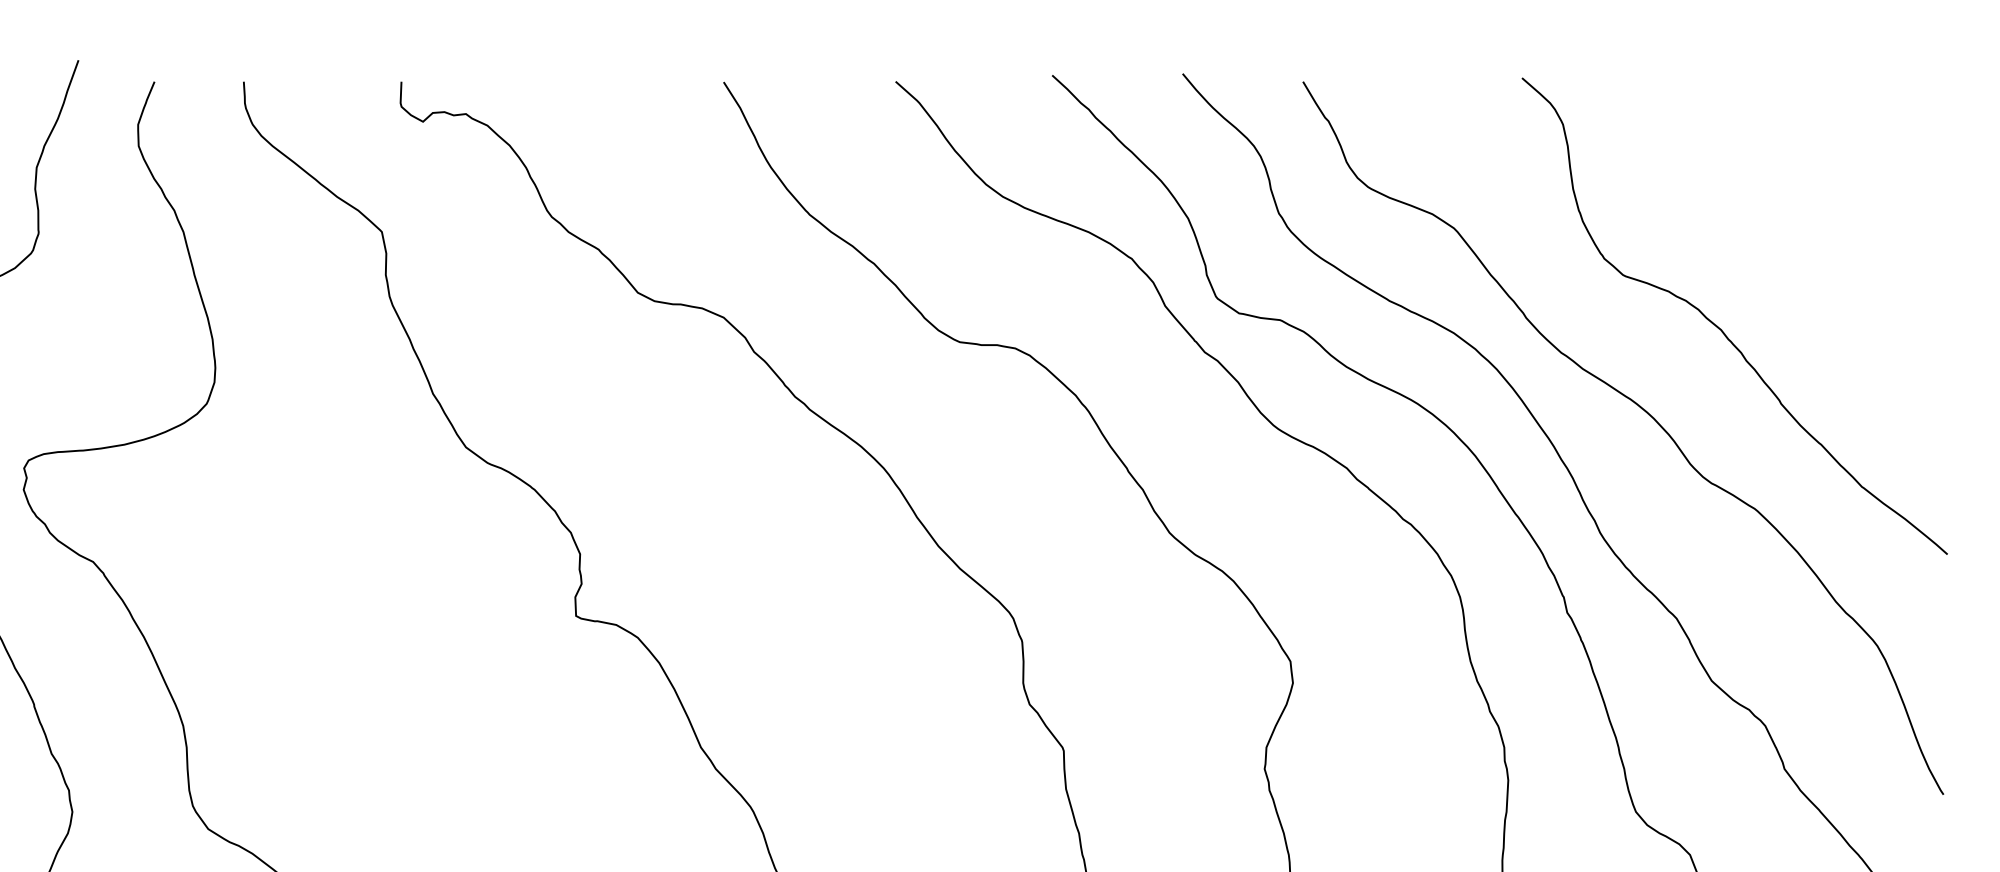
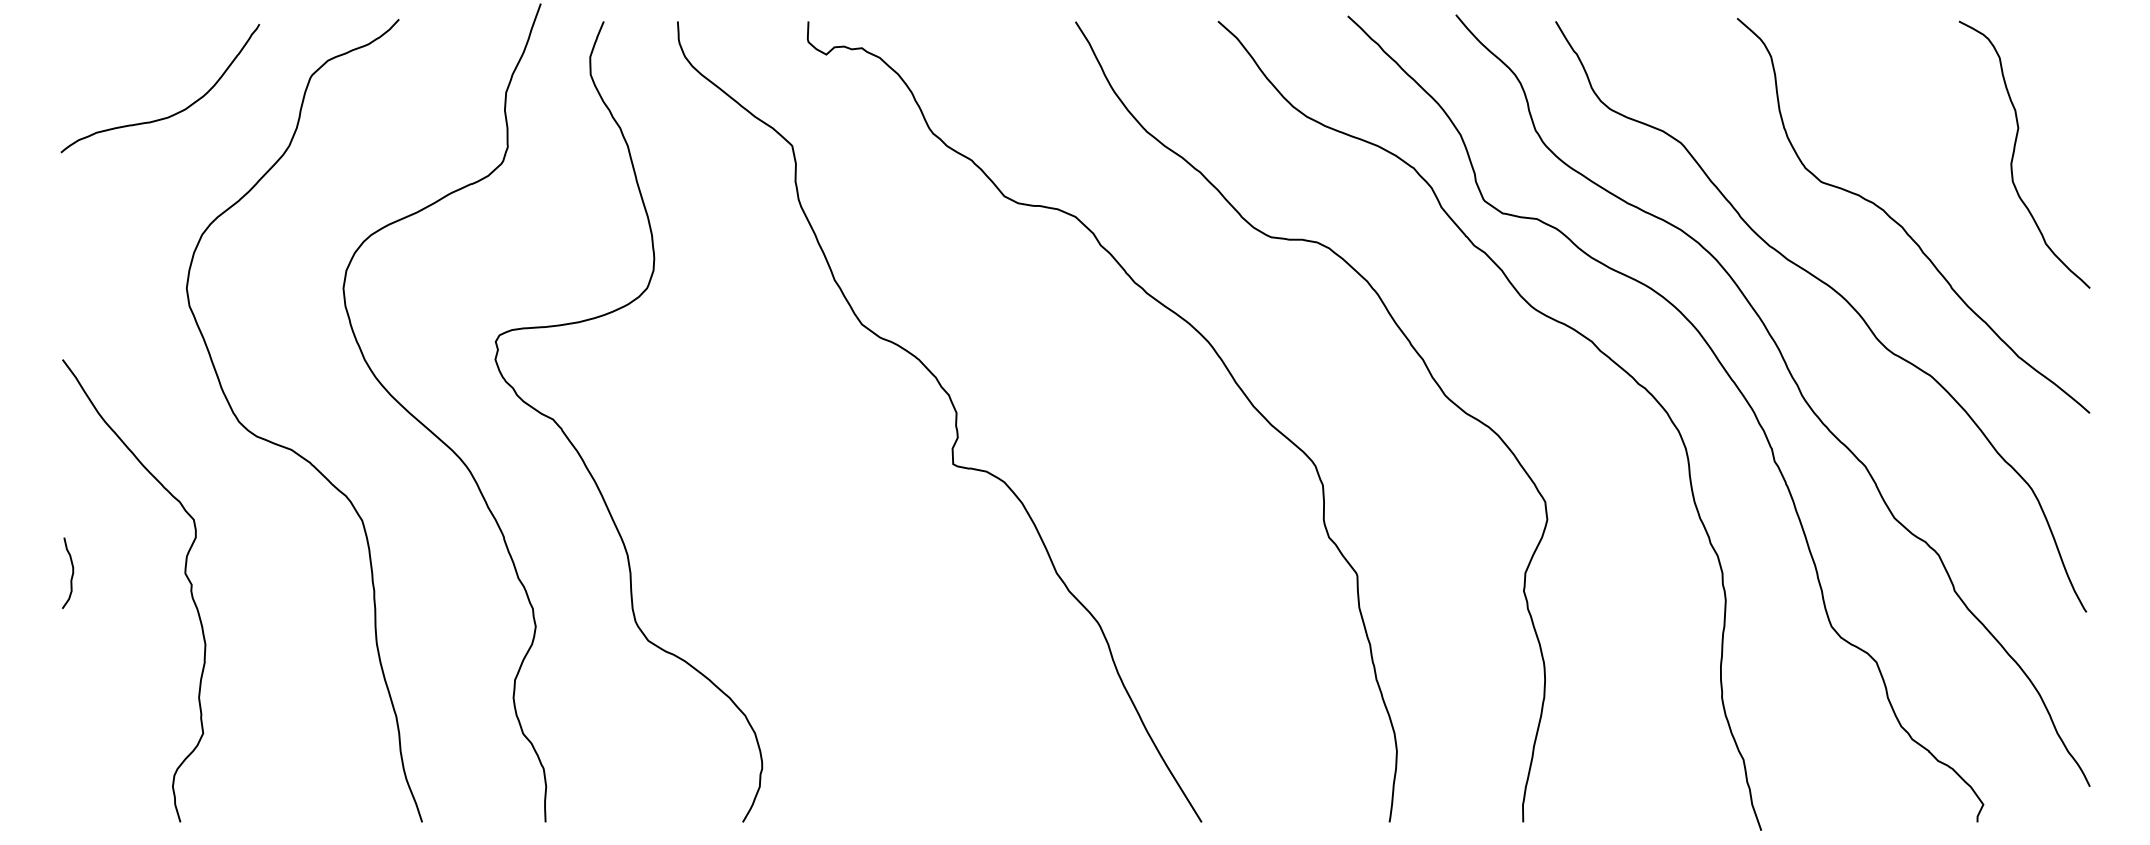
curve: (1856, 242) -> (2014, 154), added

